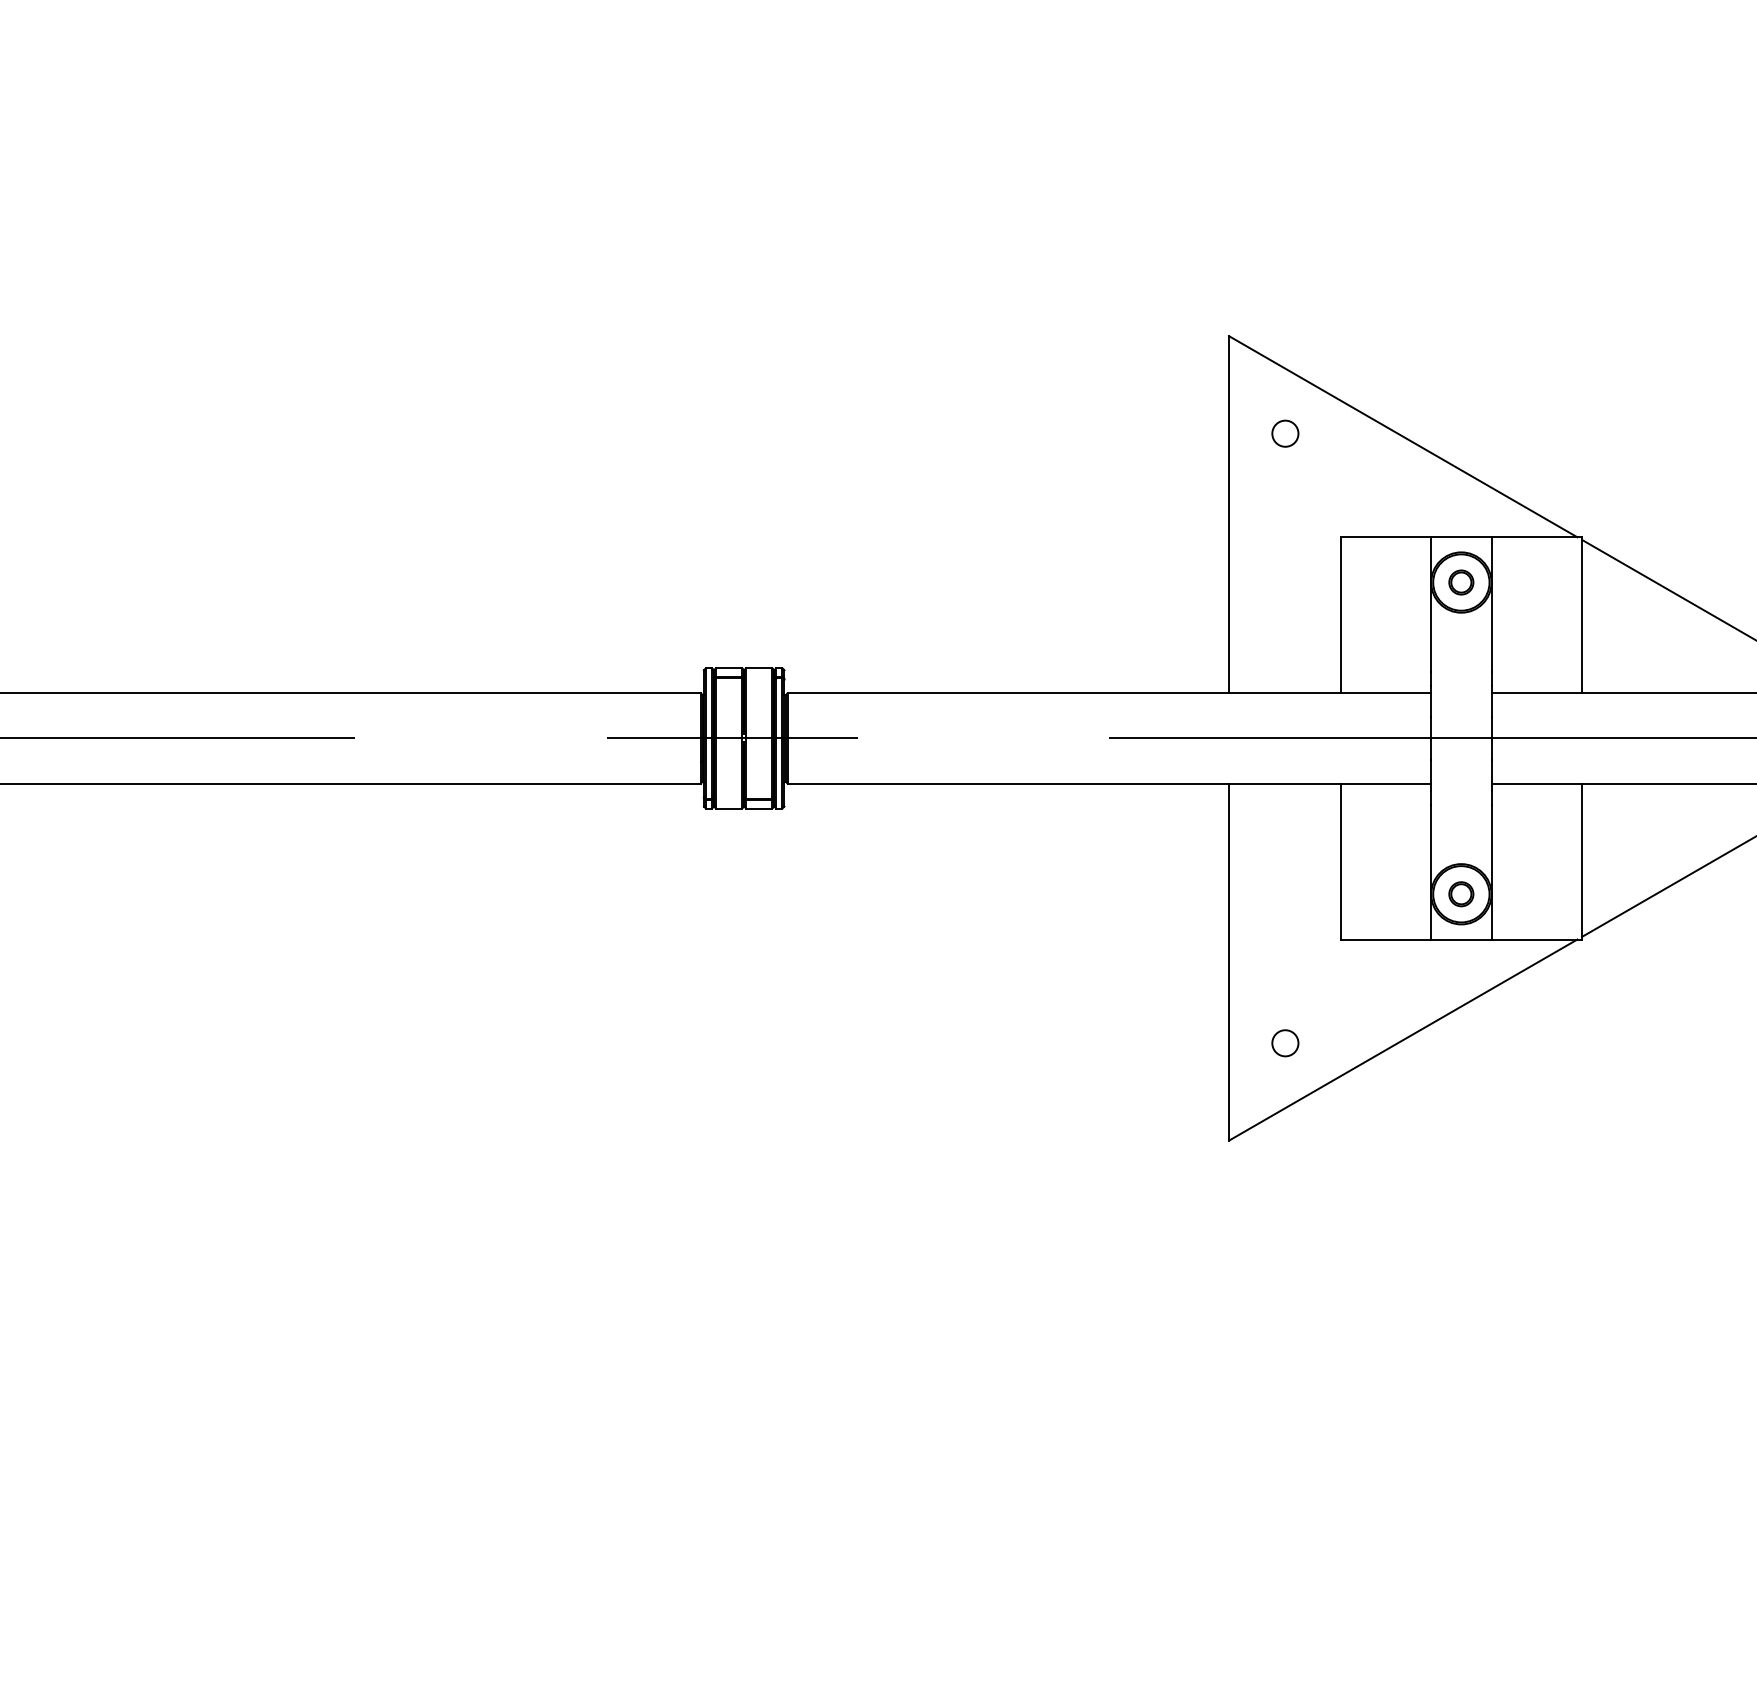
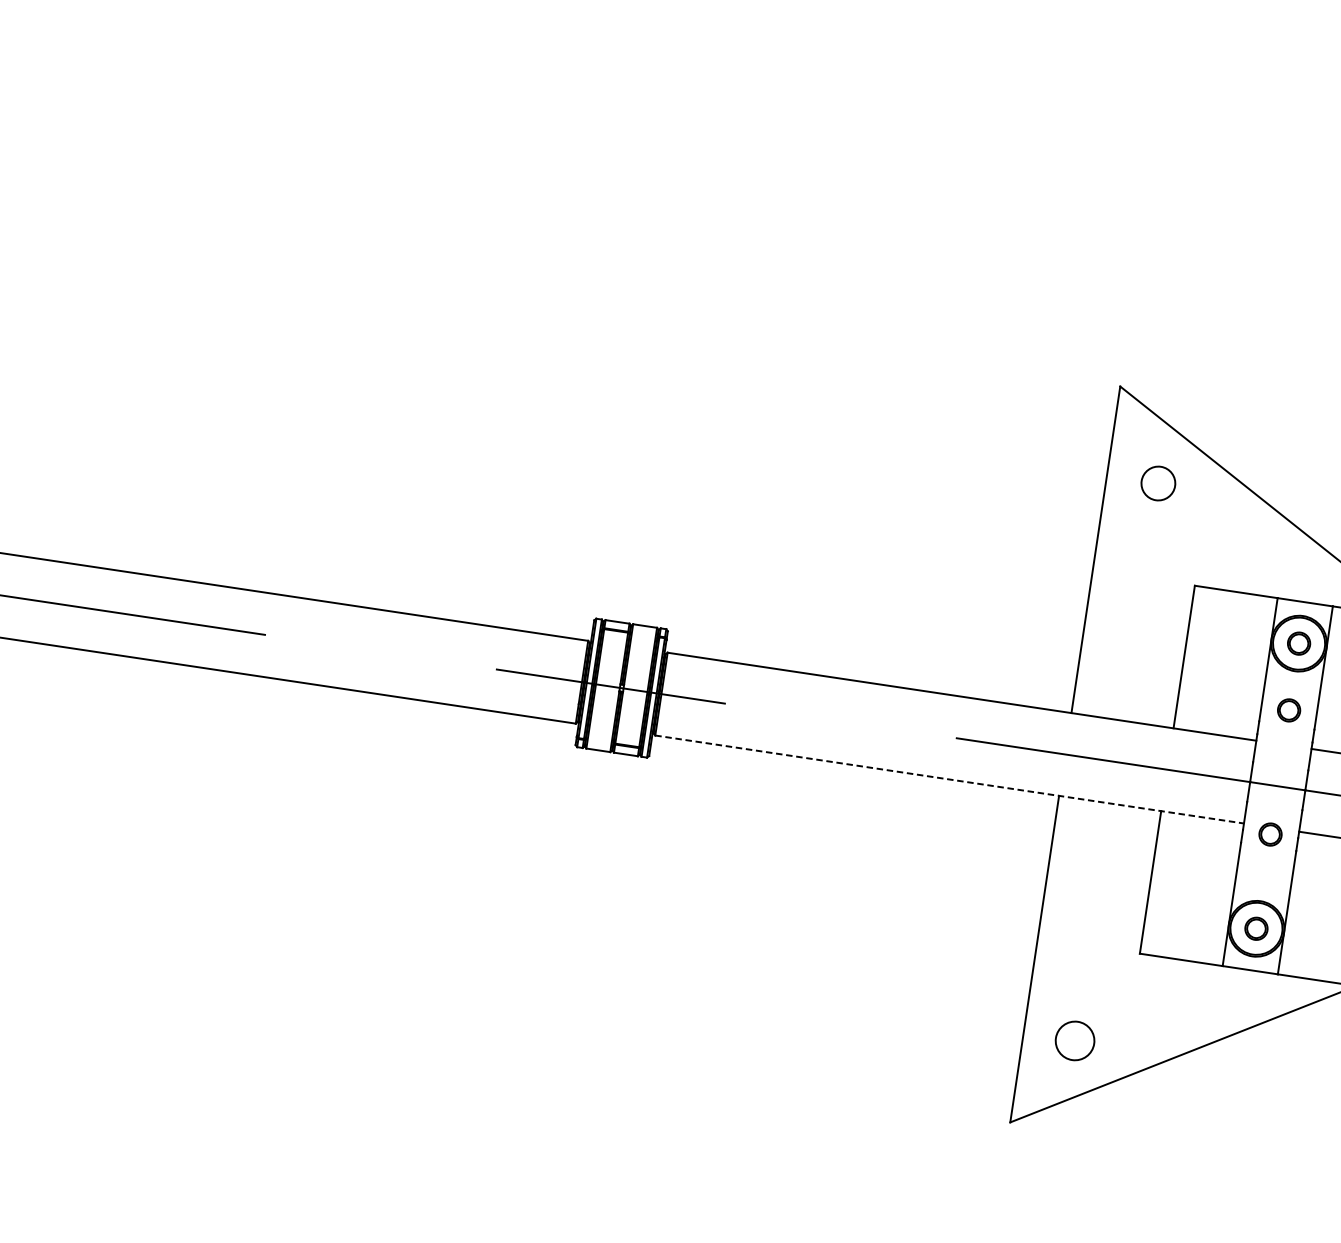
circle: (1285, 433) -> (1158, 483), size x1.4
part: (1461, 655) -> (1289, 710), added
line: (1109, 783) -> (949, 779), solid -> dashed
part: (1461, 791) -> (1270, 834), added
circle: (1285, 1043) -> (1075, 1041), size x1.6

